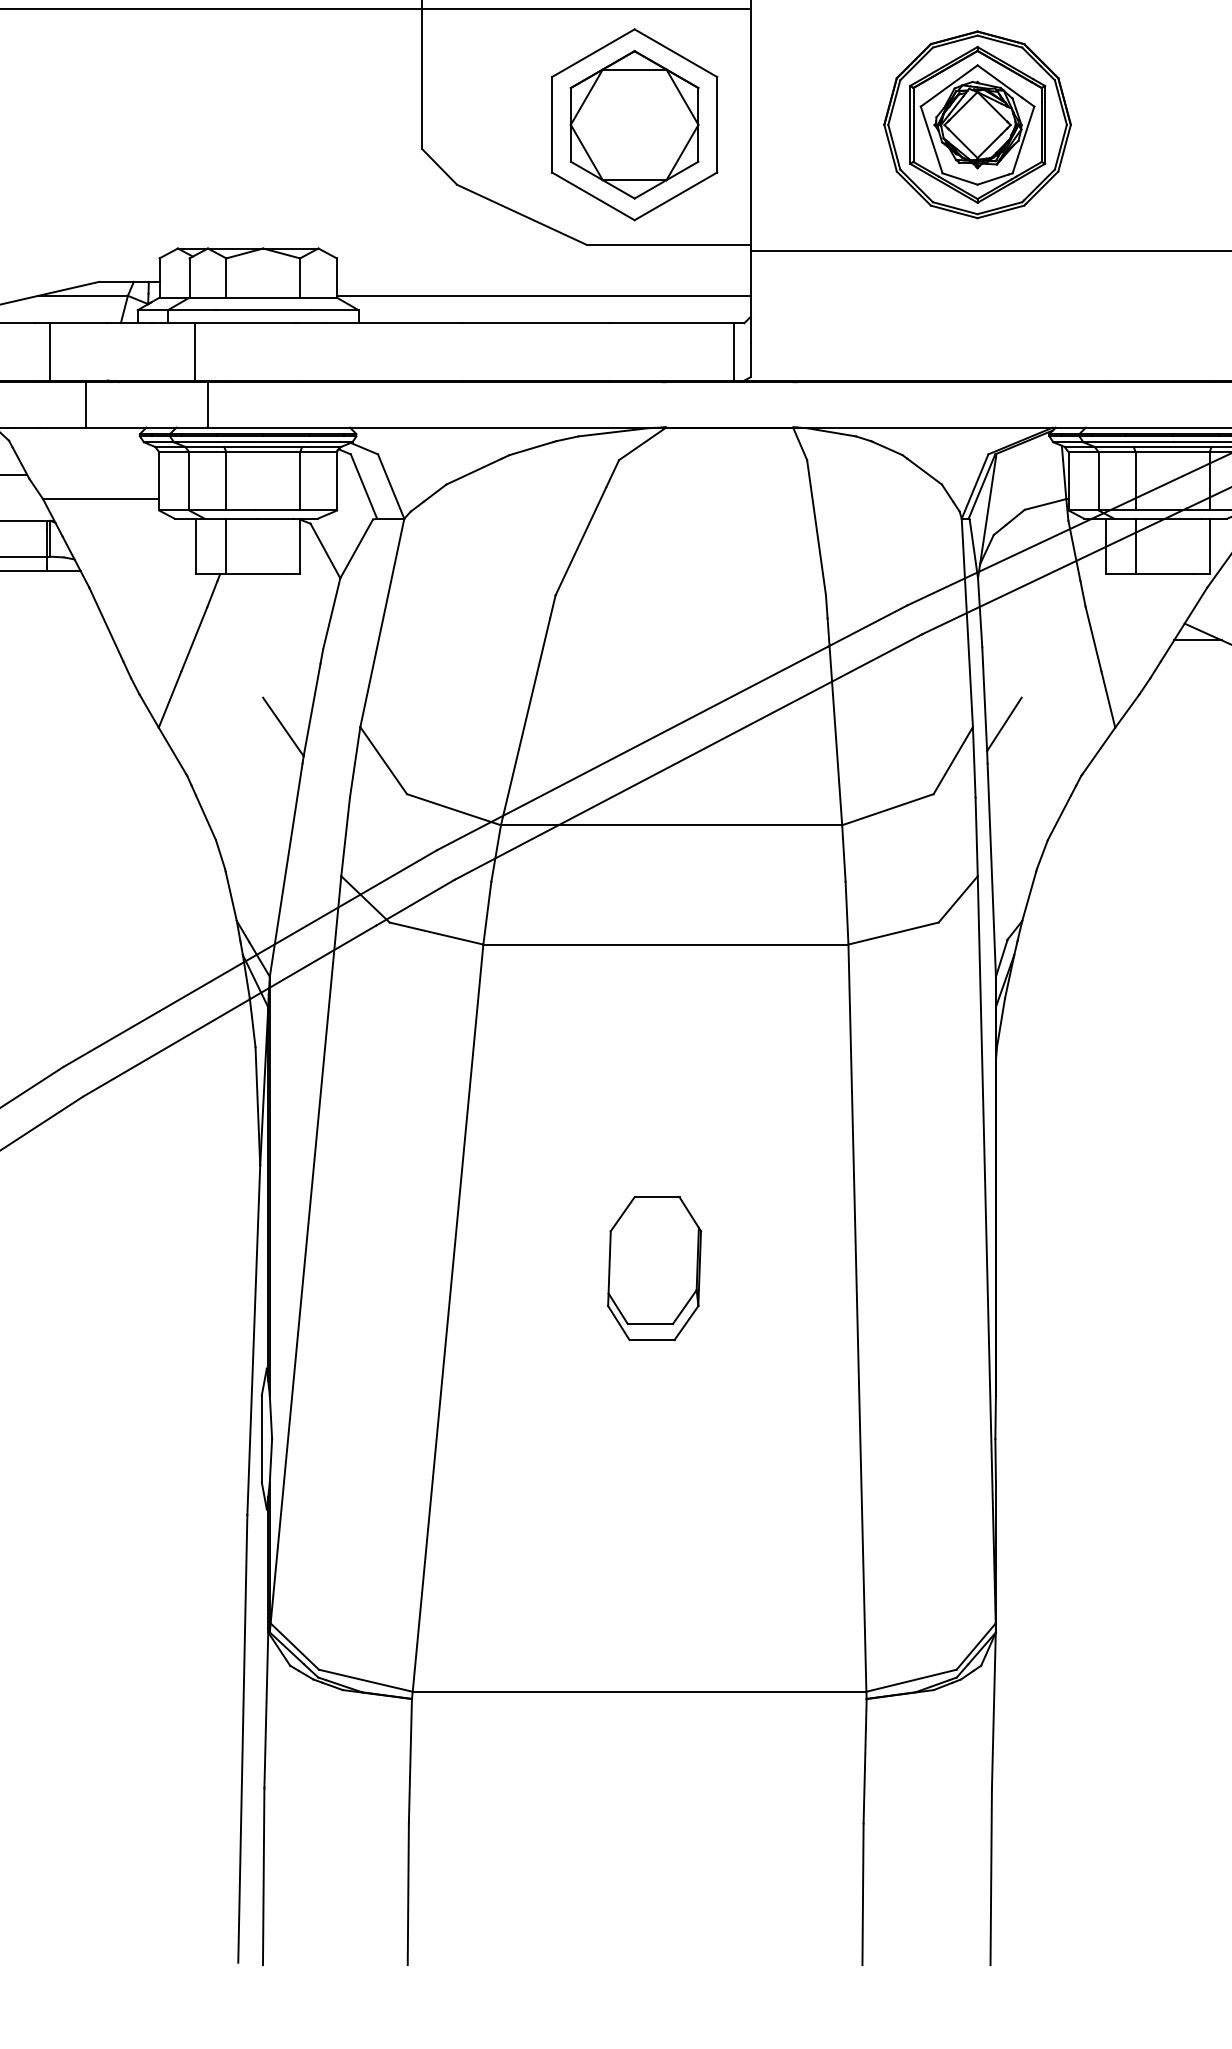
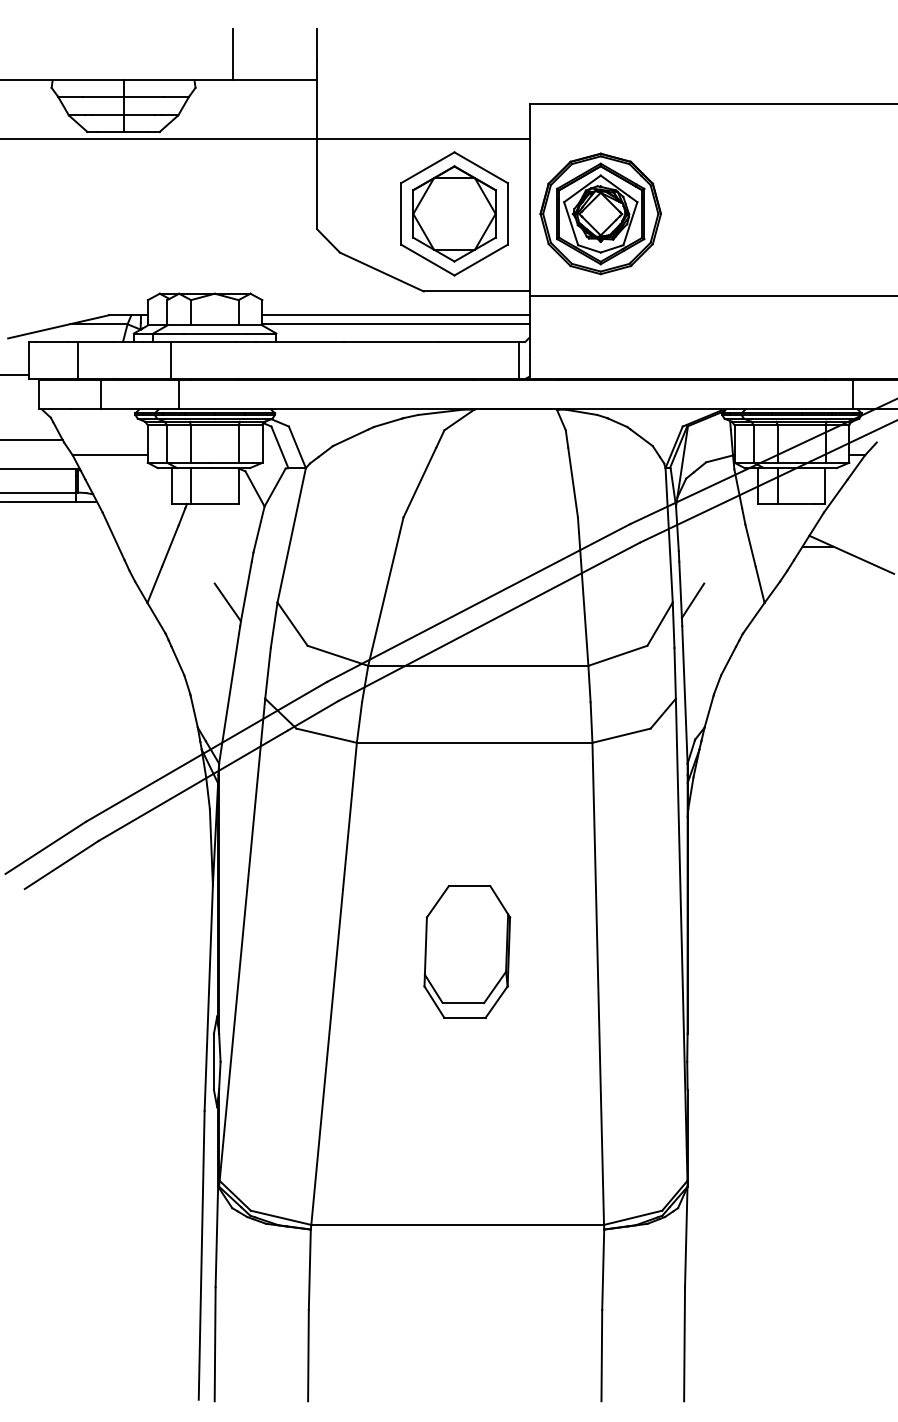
part: (977, 124) -> (600, 213), moved
line: (543, 282) -> (395, 315), added
part: (654, 1267) -> (467, 951), size x1.43

